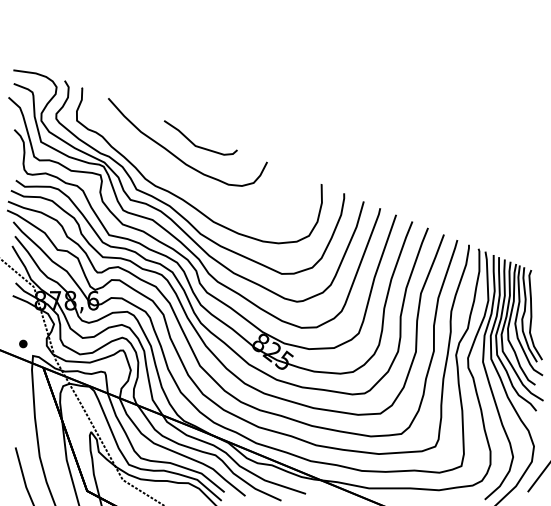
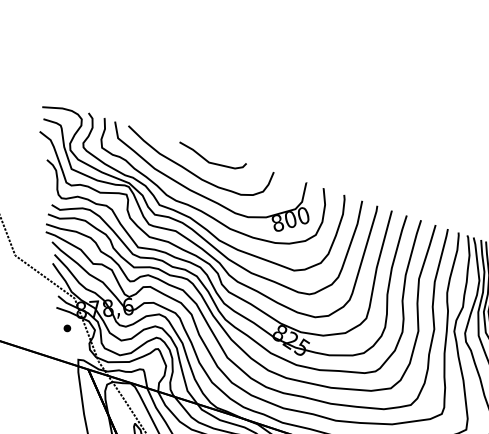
part: (185, 181) -> (202, 194), added
part: (23, 343) -> (67, 327), moved

